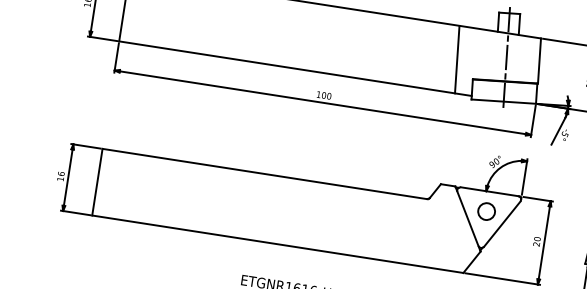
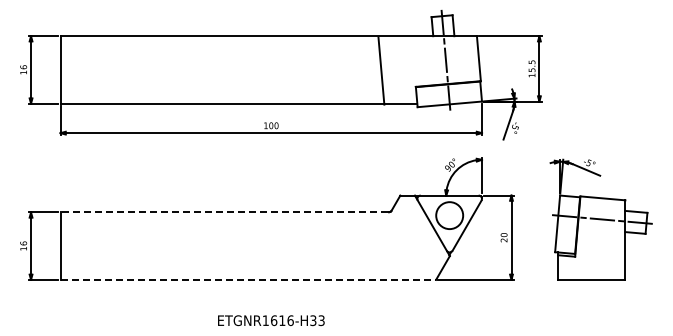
line: (457, 59) -> (381, 70), moved
line: (264, 174) -> (224, 212), solid -> dashed
circle: (486, 211) -> (449, 215), size x1.6
line: (278, 243) -> (248, 279), solid -> dashed

